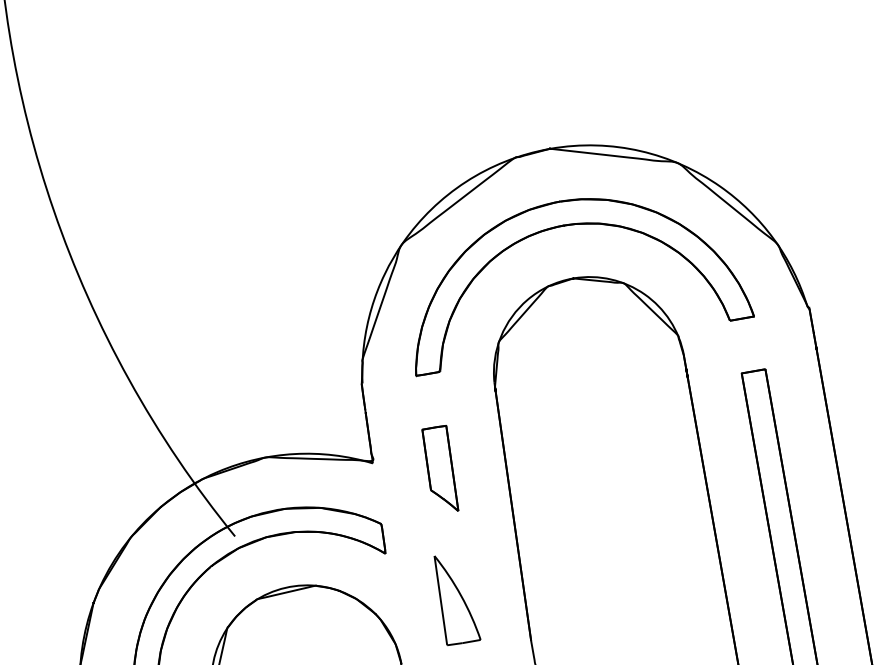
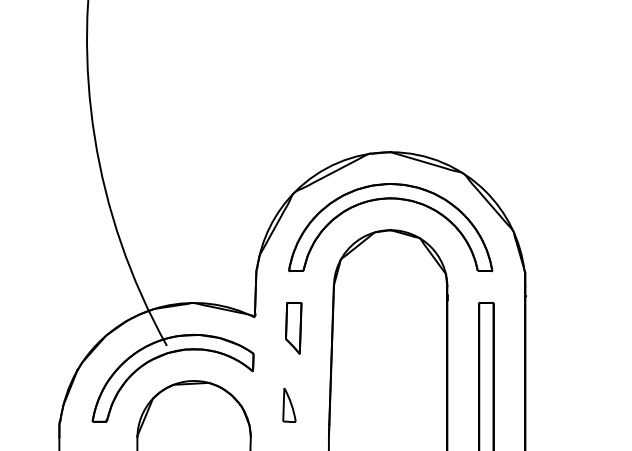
part: (456, 599) -> (289, 405), size x0.62

